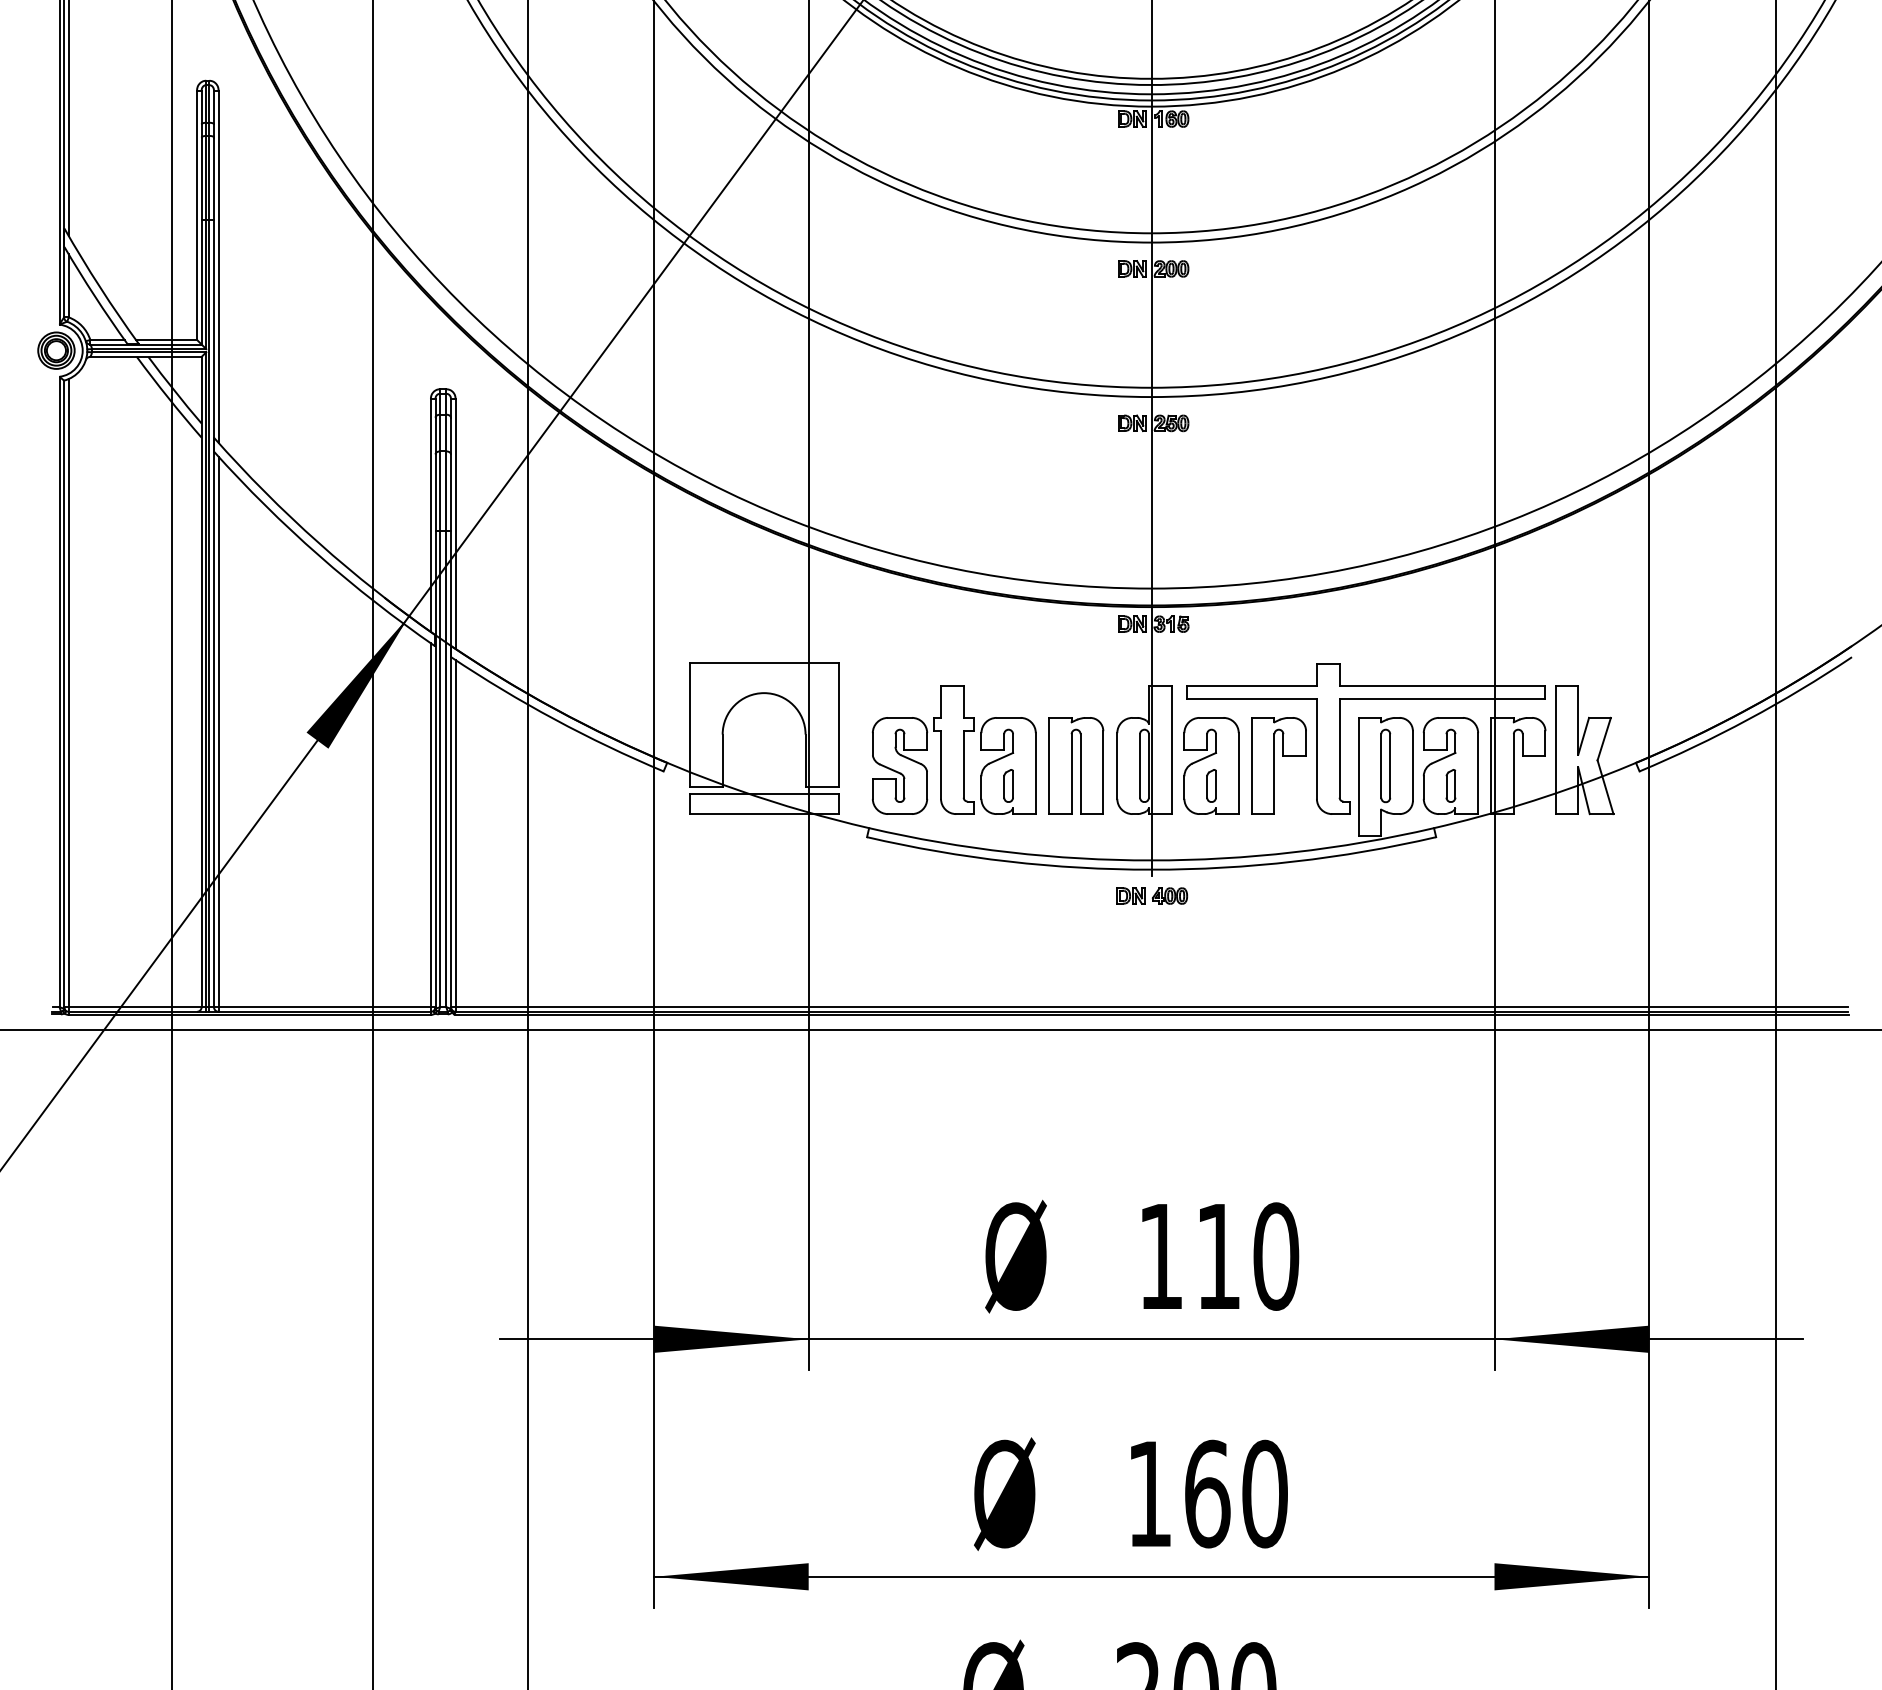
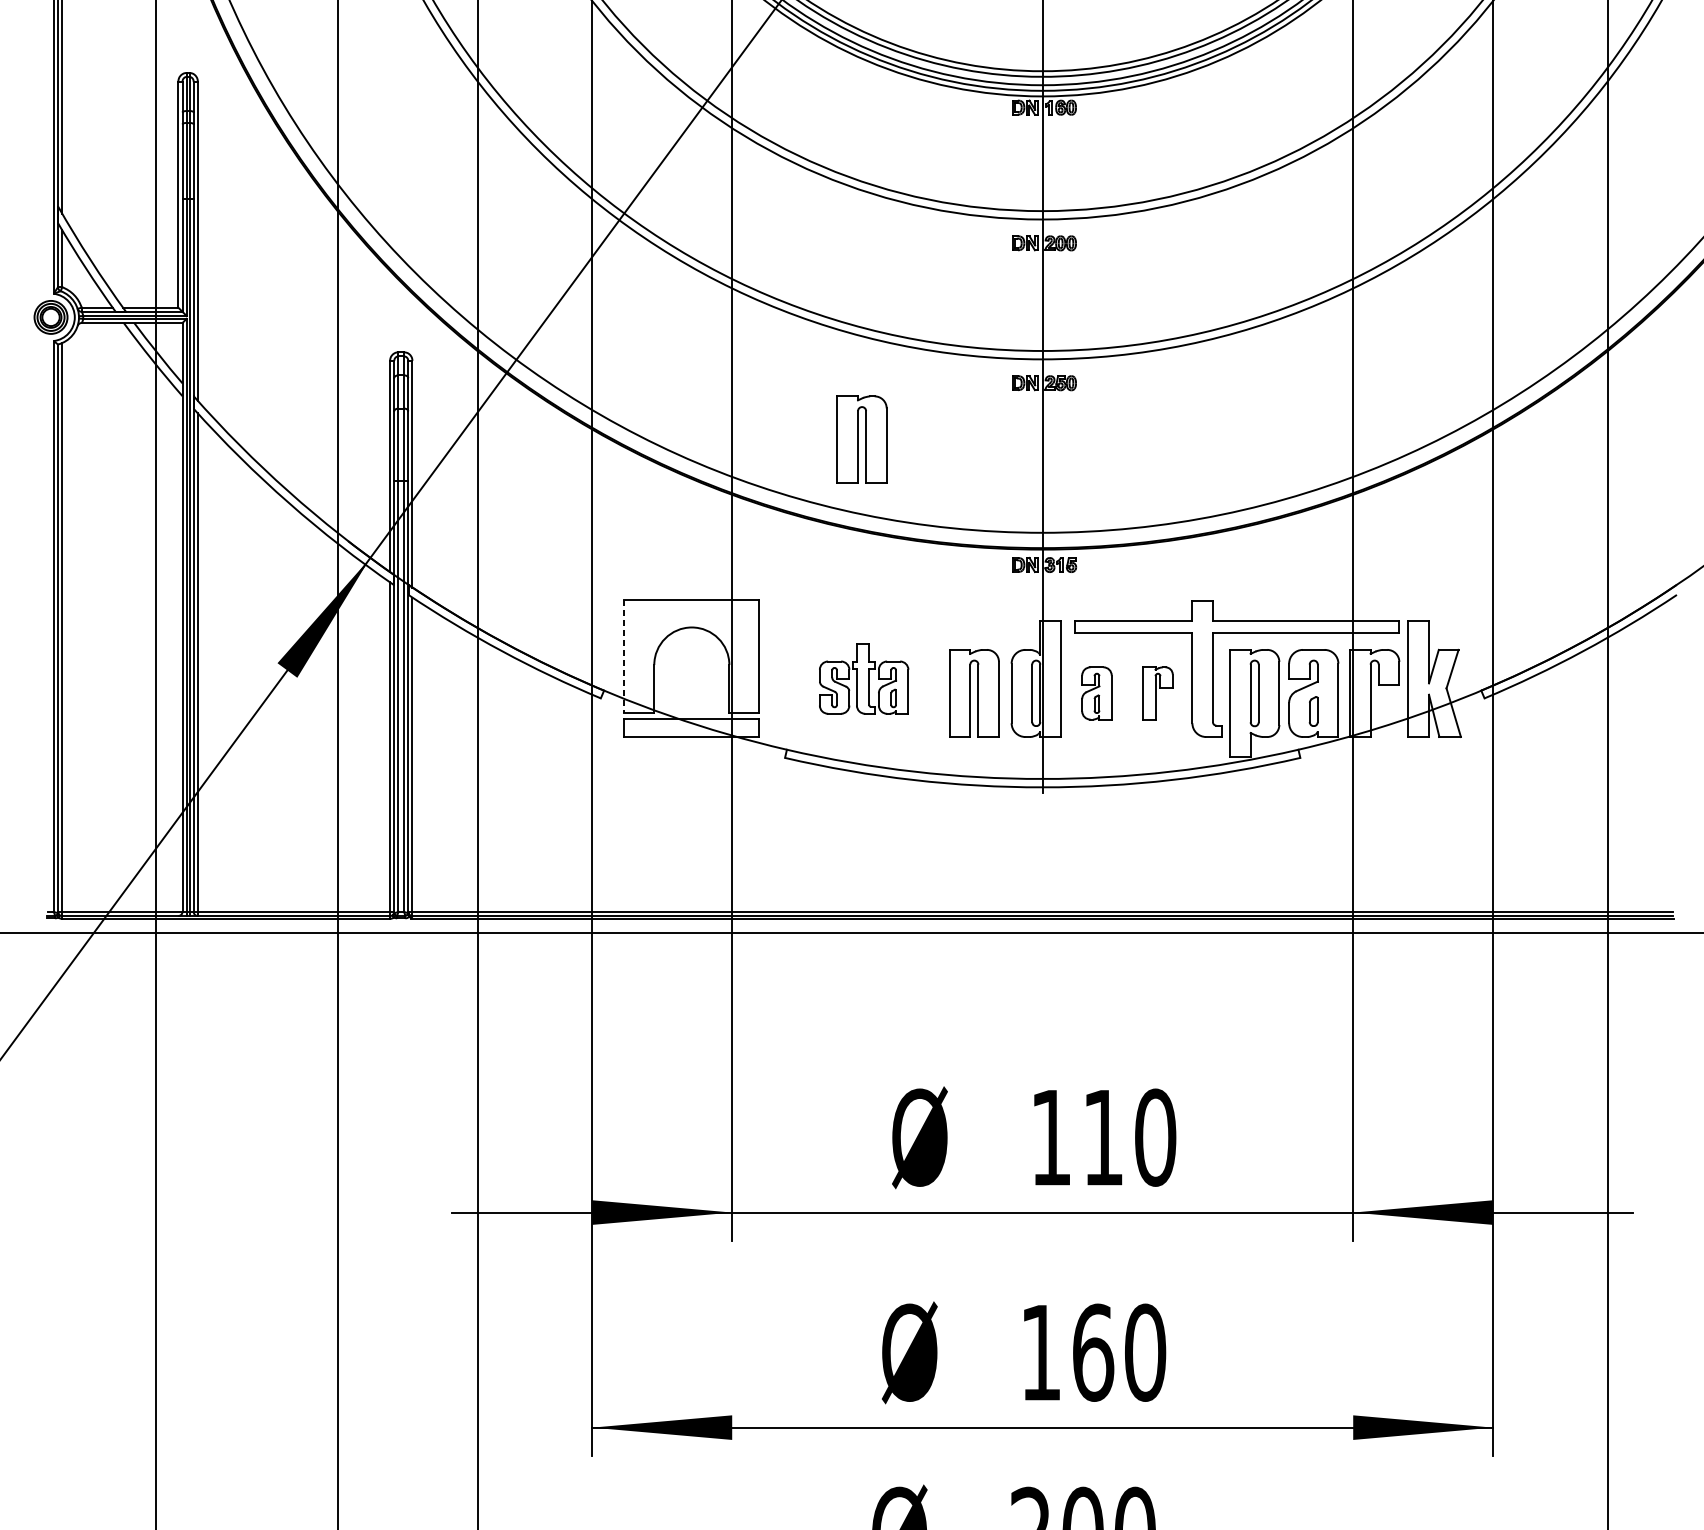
part: (952, 485) -> (862, 439), added
line: (689, 725) -> (624, 656), solid -> dashed
part: (954, 749) -> (864, 678), size x0.6
part: (1211, 765) -> (1096, 693), size x0.6
part: (1278, 765) -> (1157, 693), size x0.6
part: (1152, 895) -> (1043, 810), removed

